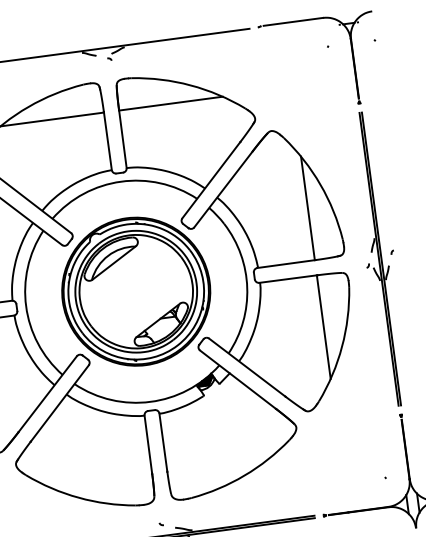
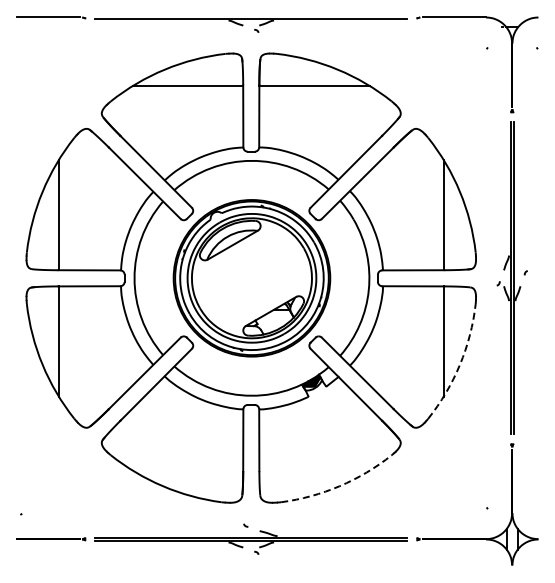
arc: (341, 346) -> (459, 364), solid -> dashed
arc: (244, 475) -> (339, 486), solid -> dashed

